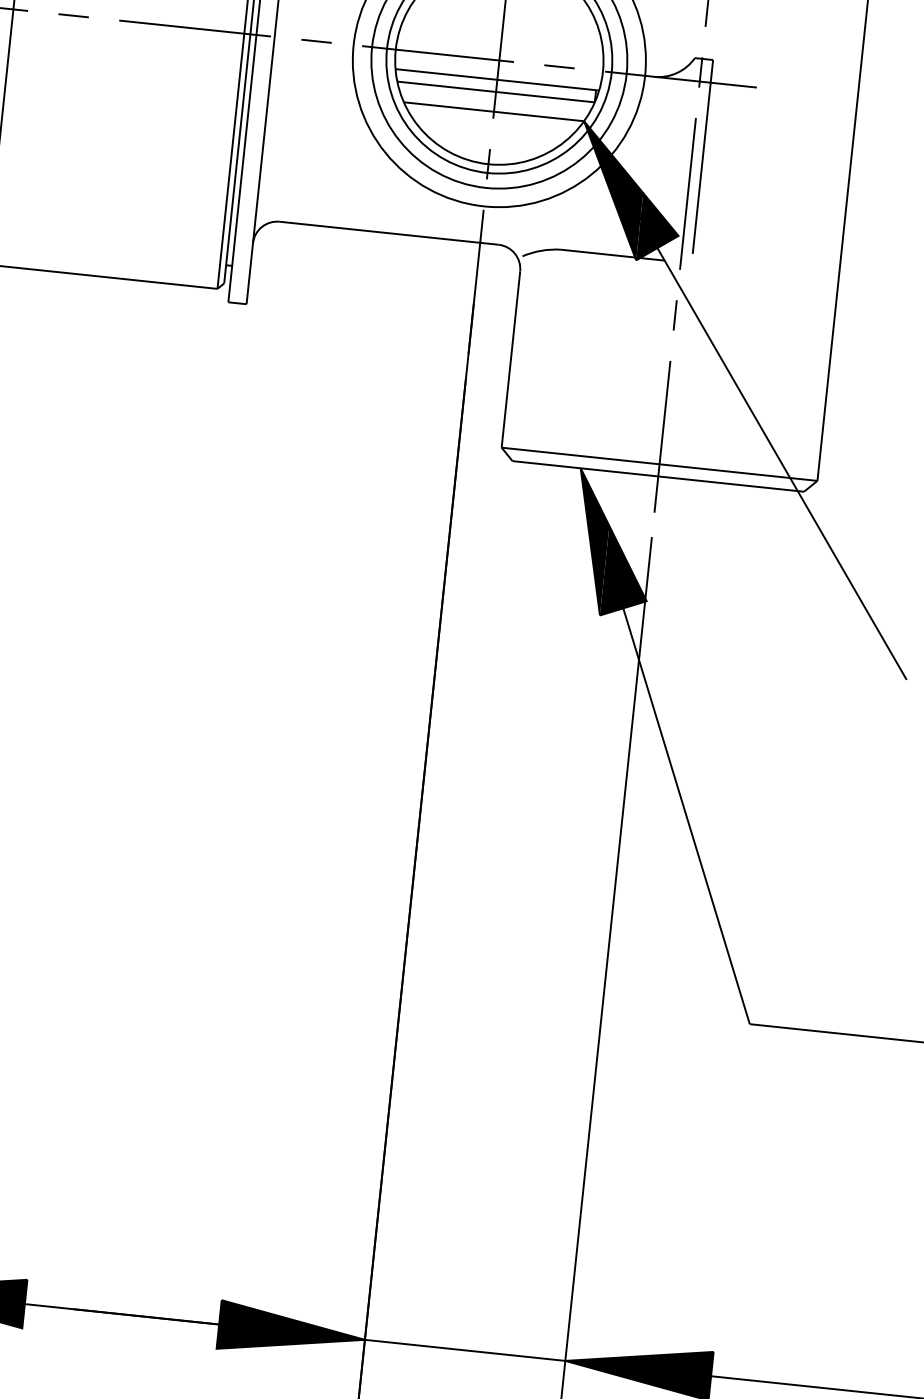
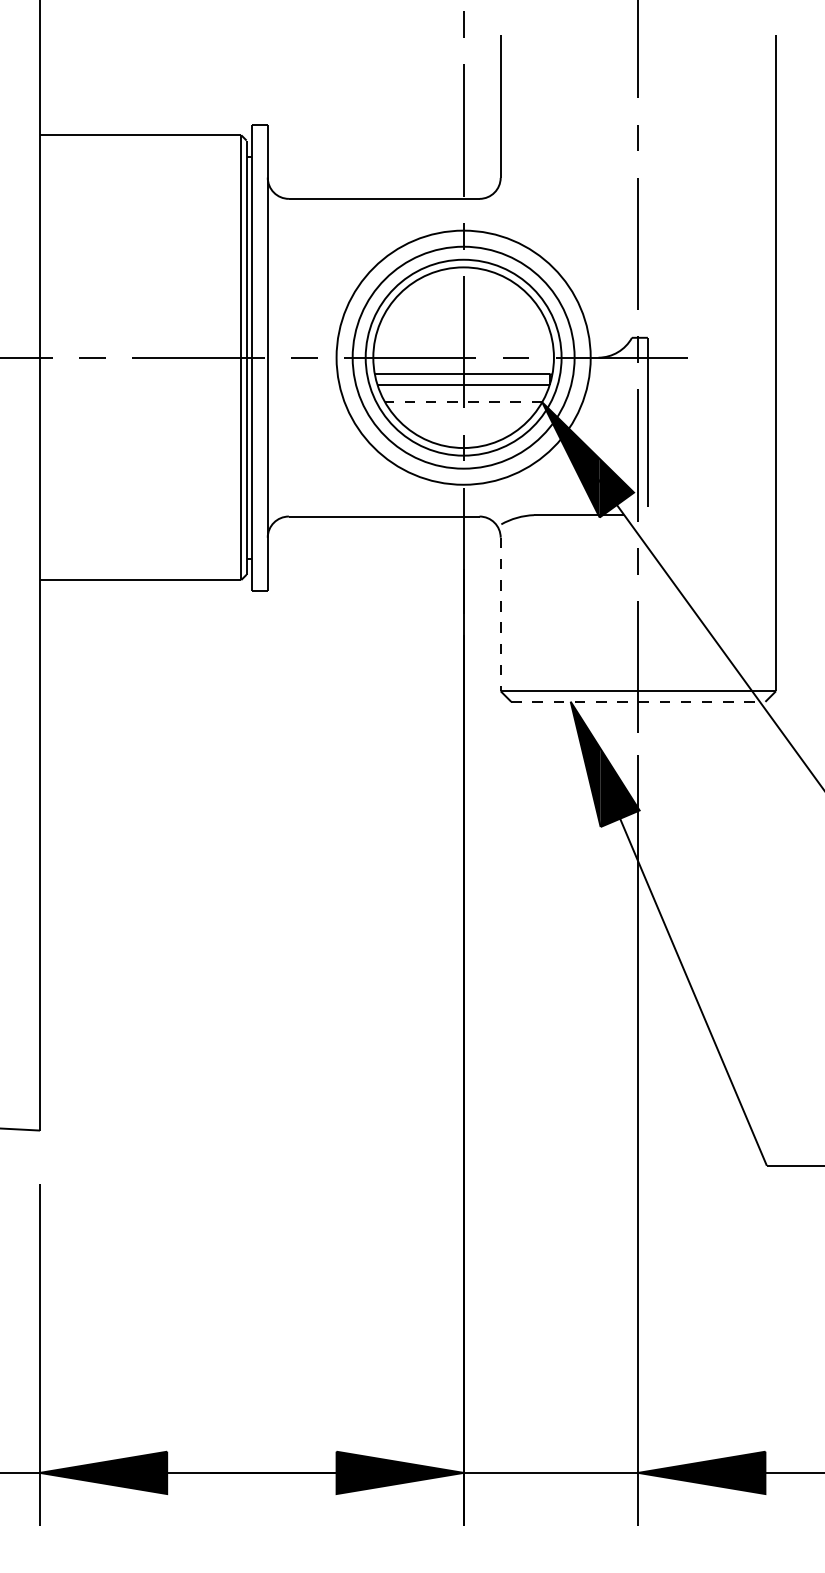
line: (493, 111) -> (463, 402), solid -> dashed
line: (510, 359) -> (500, 614), solid -> dashed
line: (658, 476) -> (638, 701), solid -> dashed

